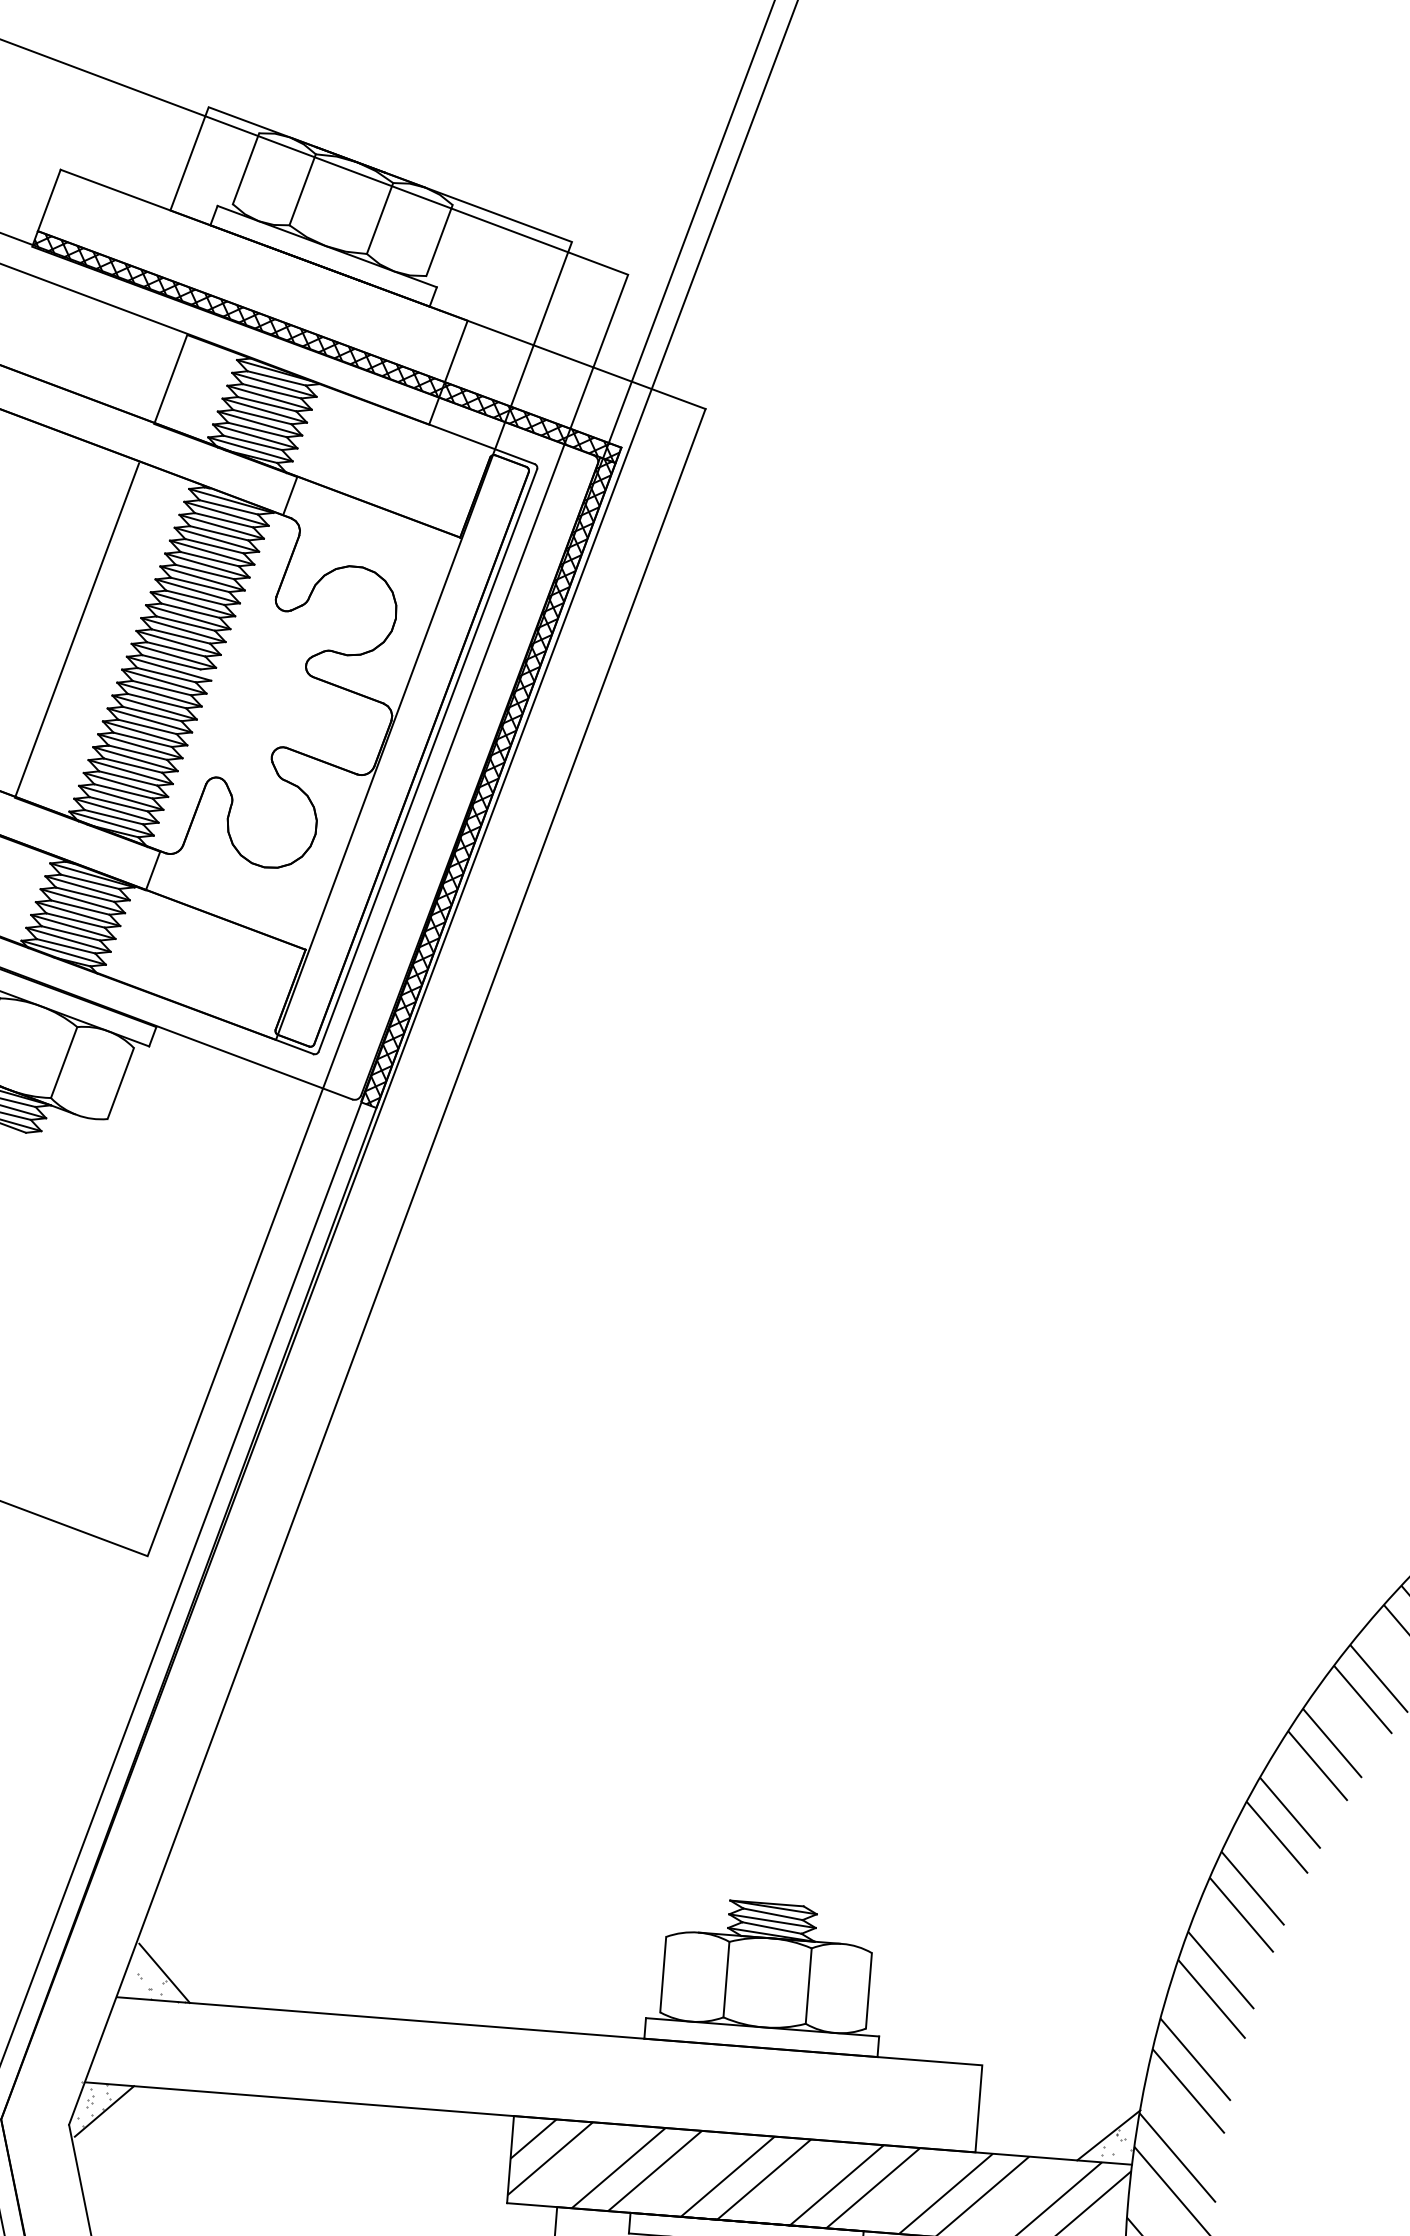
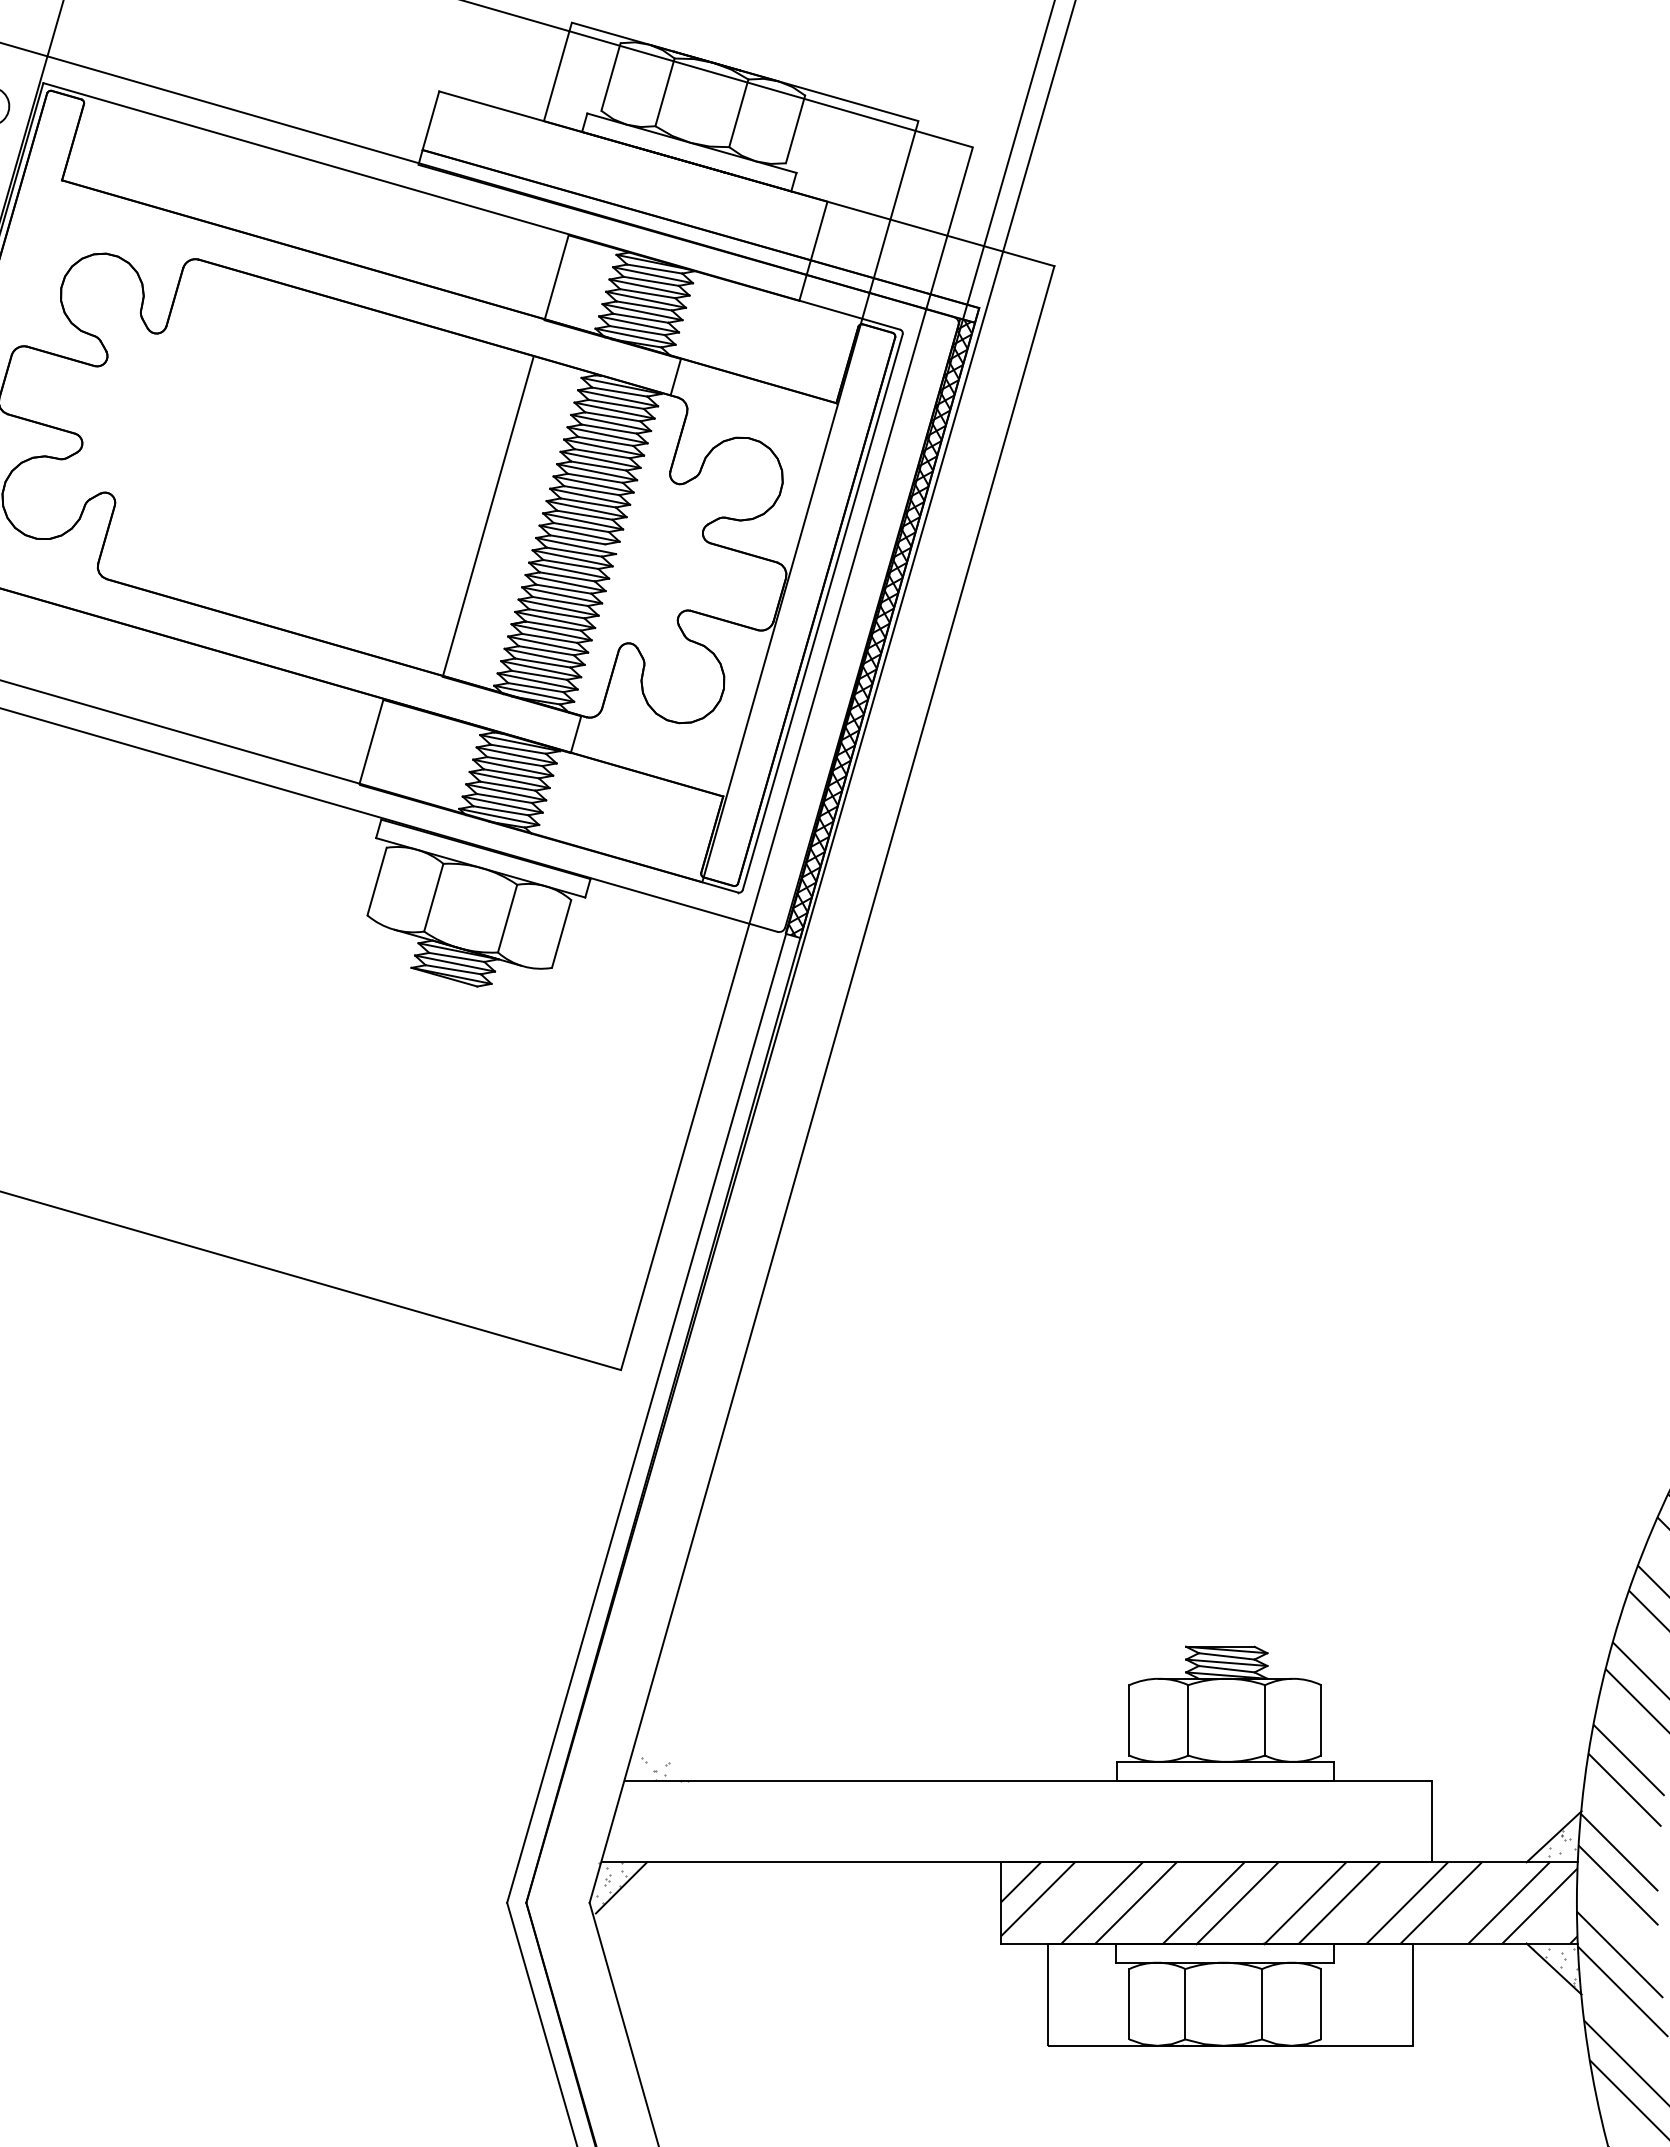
hatch: (326, 348) -> (698, 237), removed
line: (163, 1973) -> (666, 1755), removed

